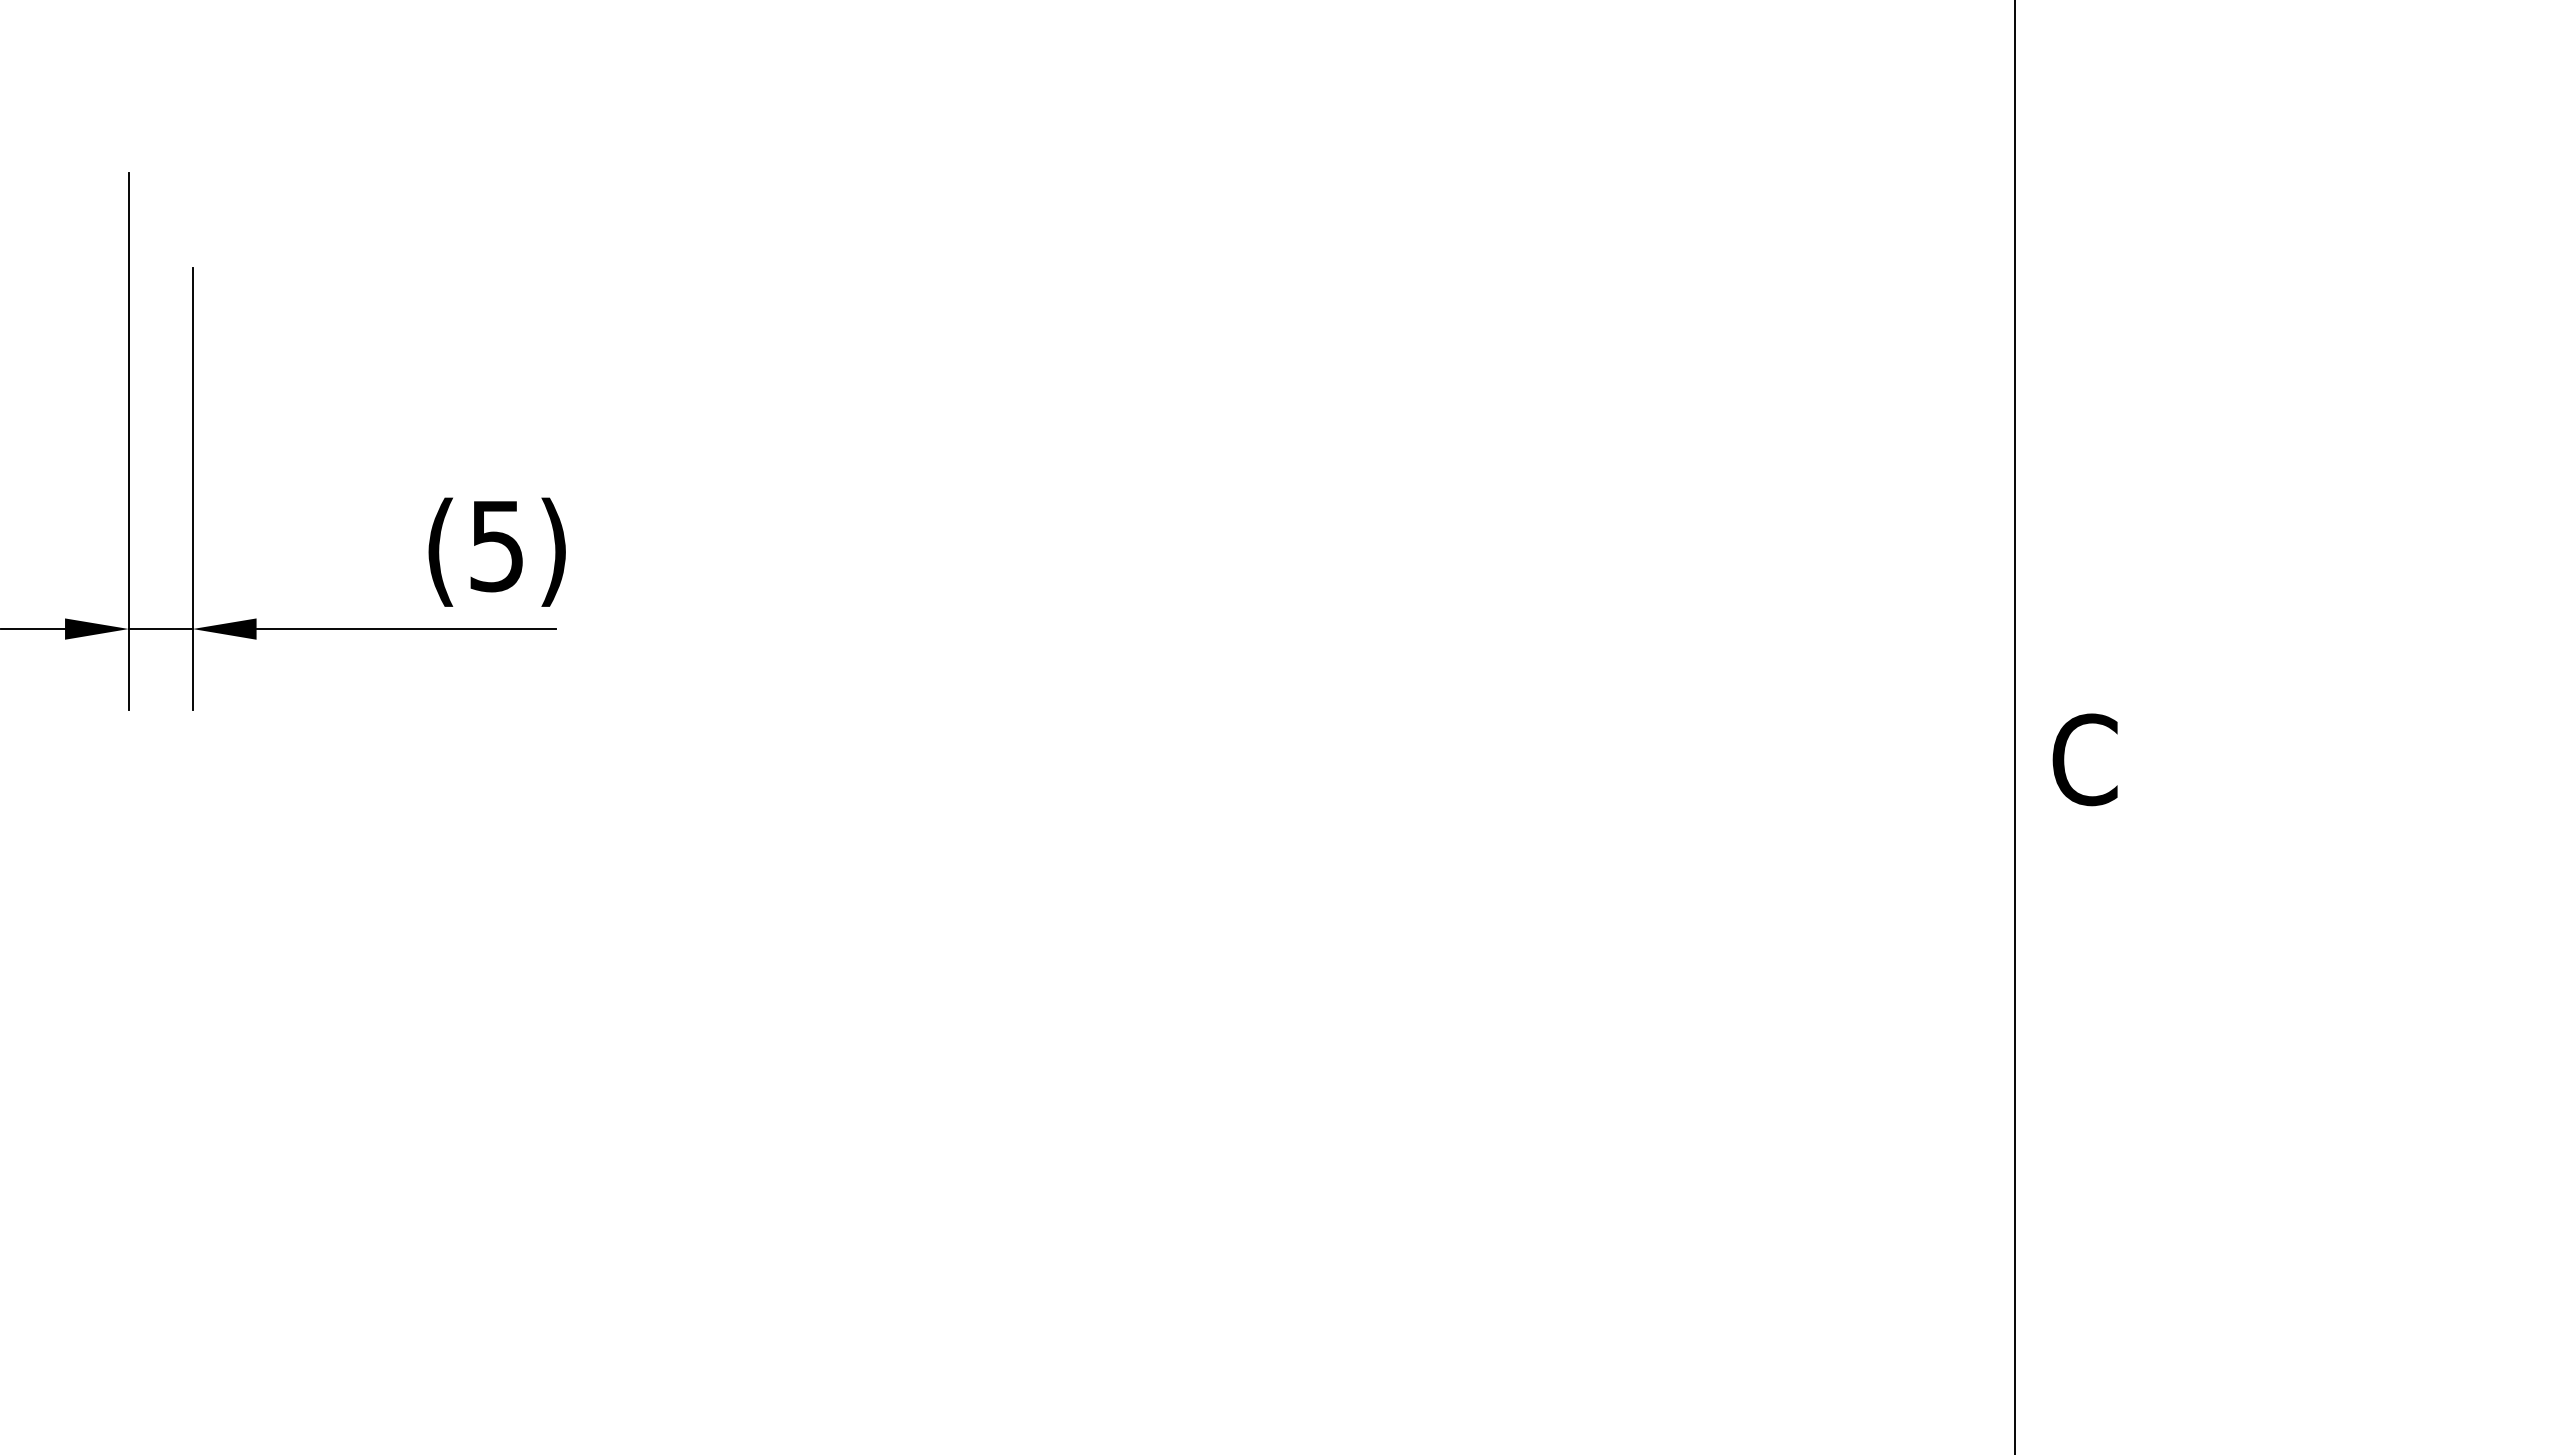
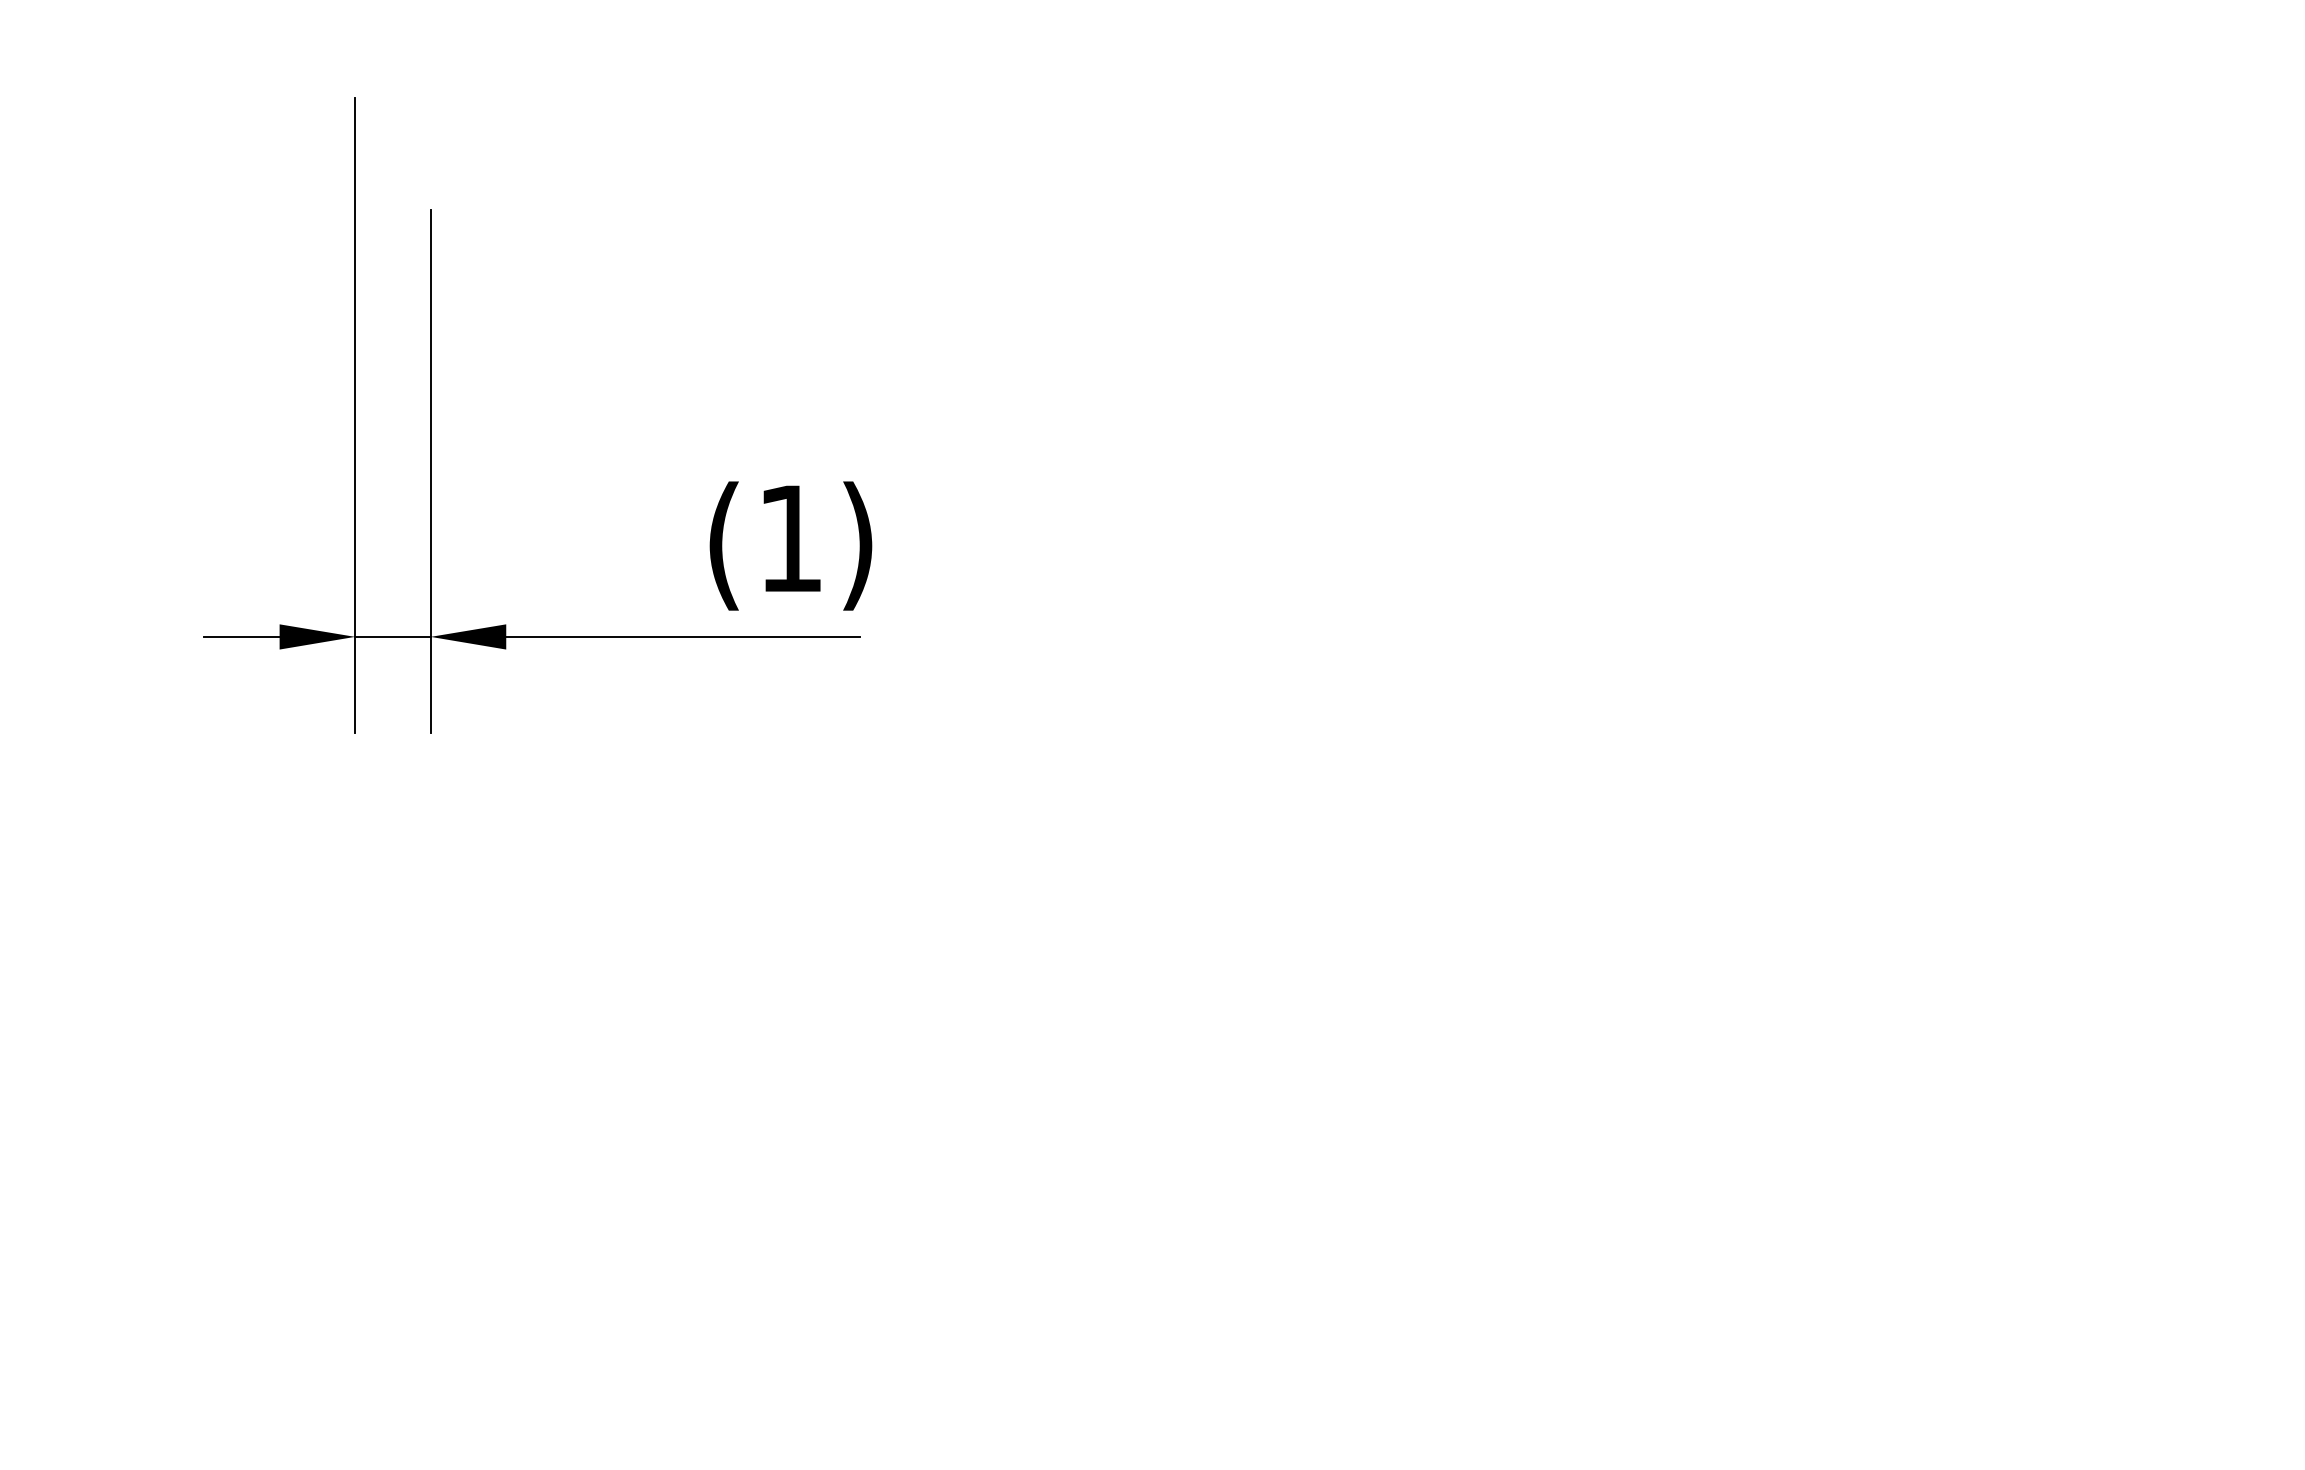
text: (496, 546) -> (790, 539), (5) -> (1)

